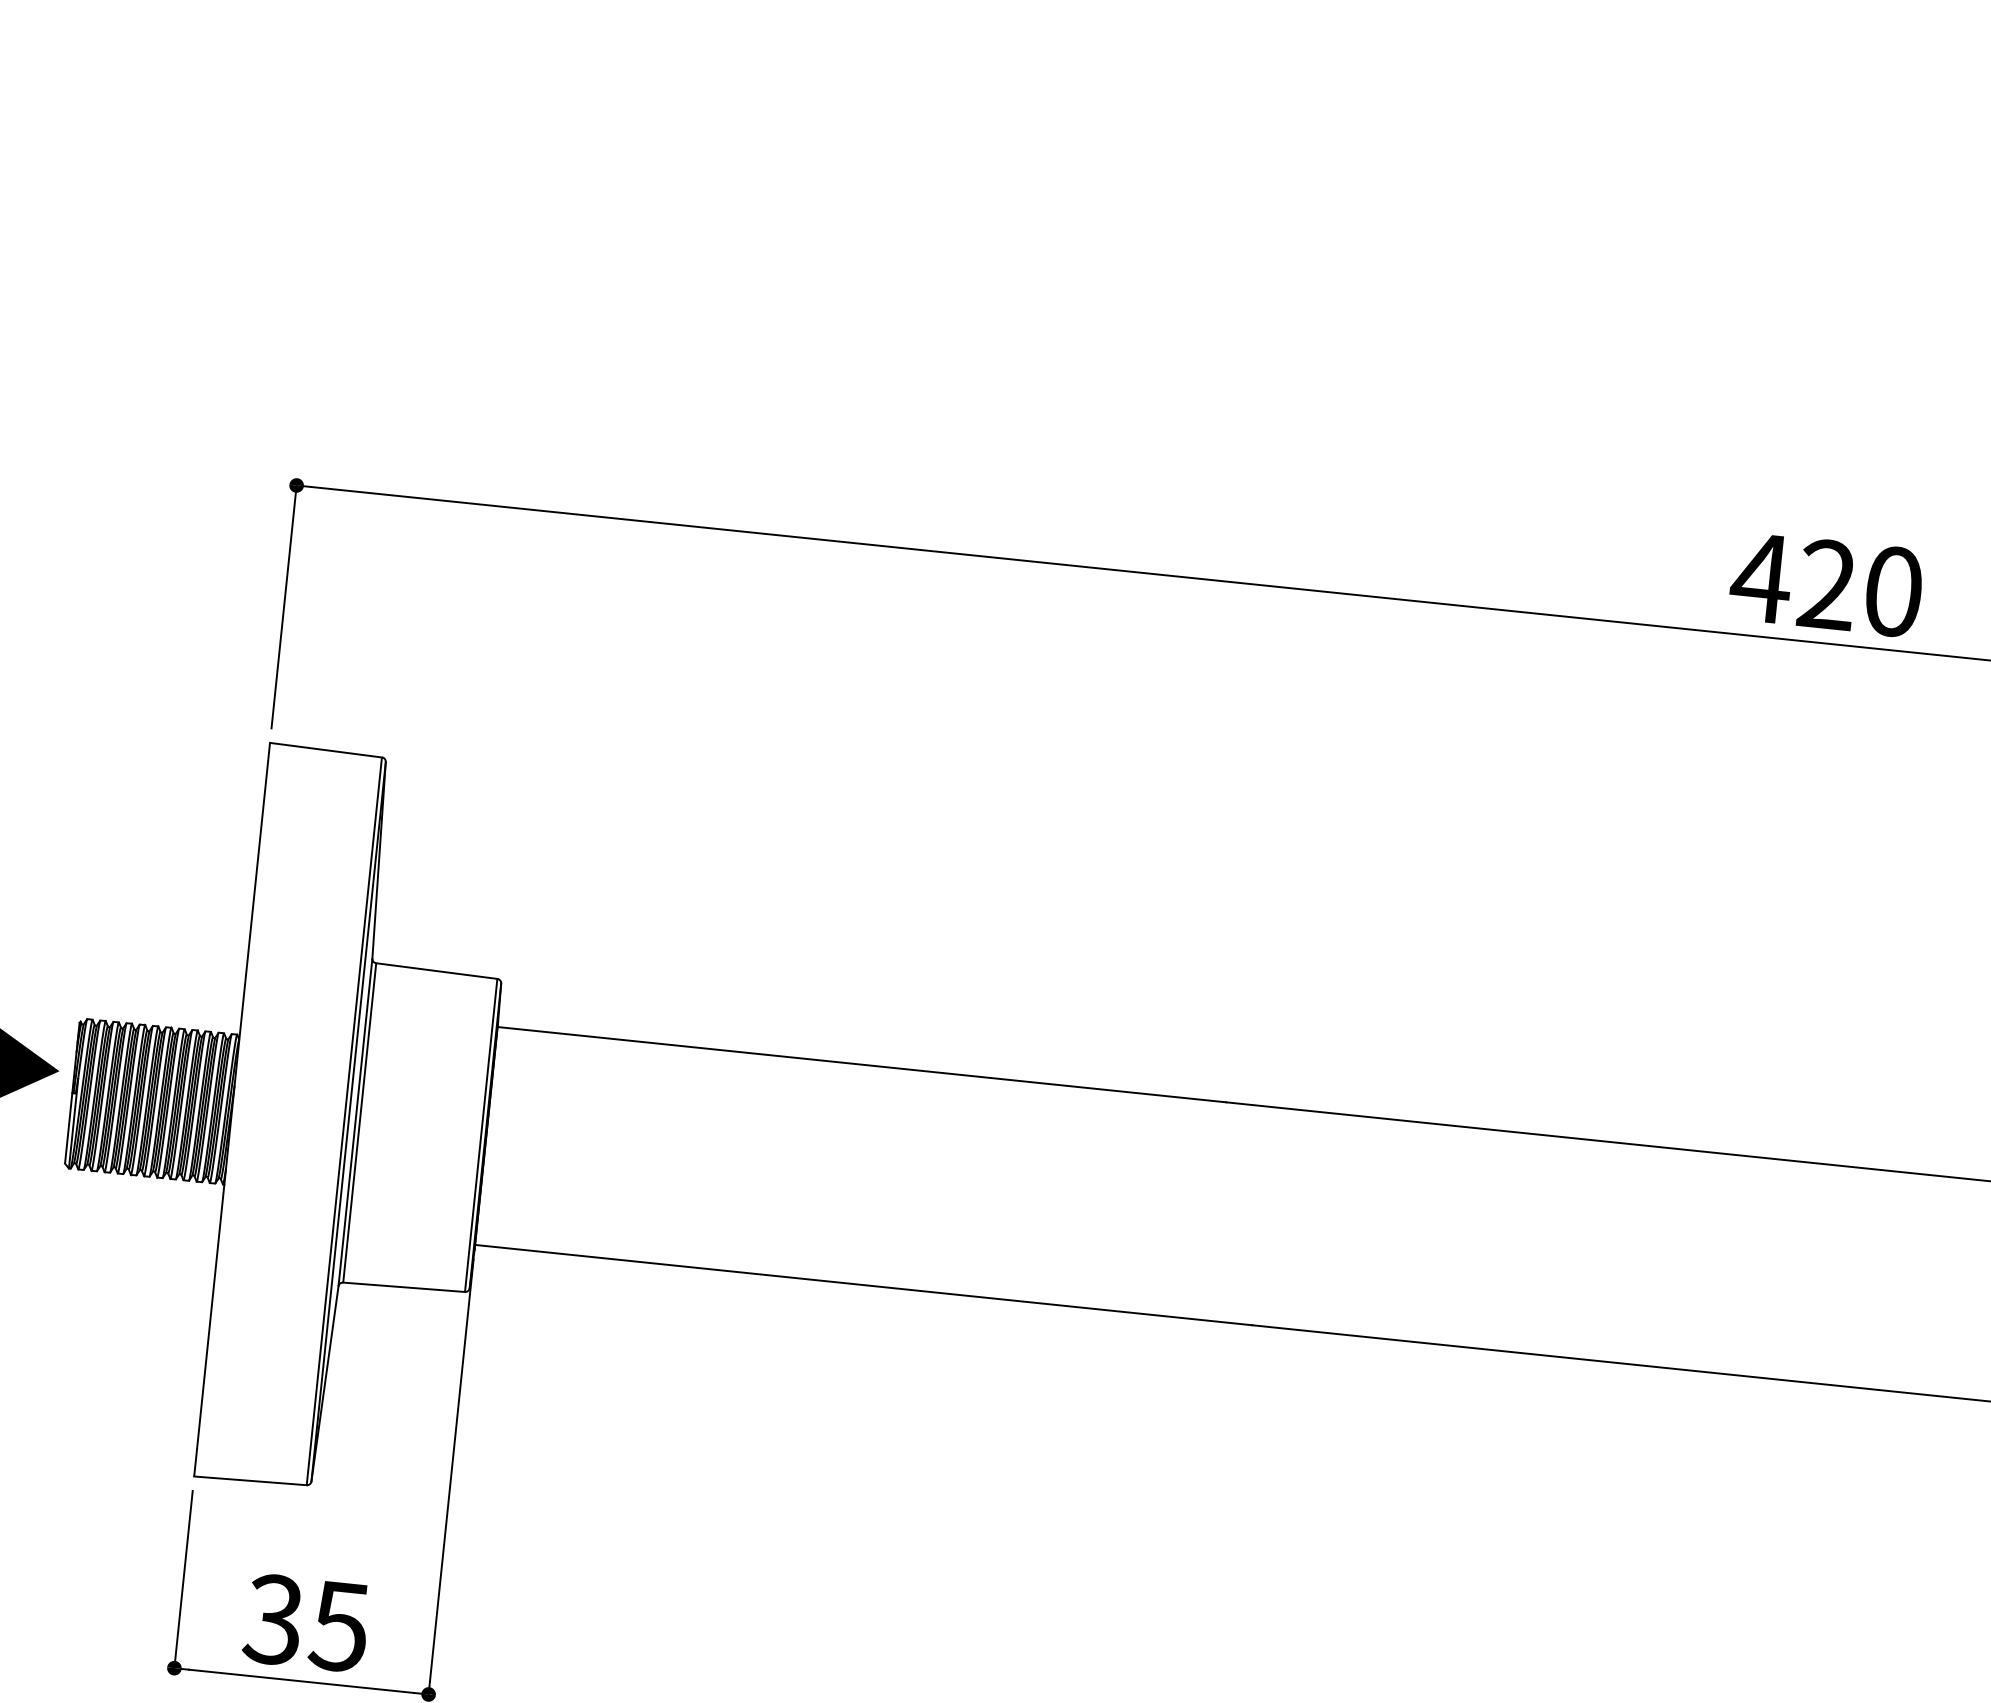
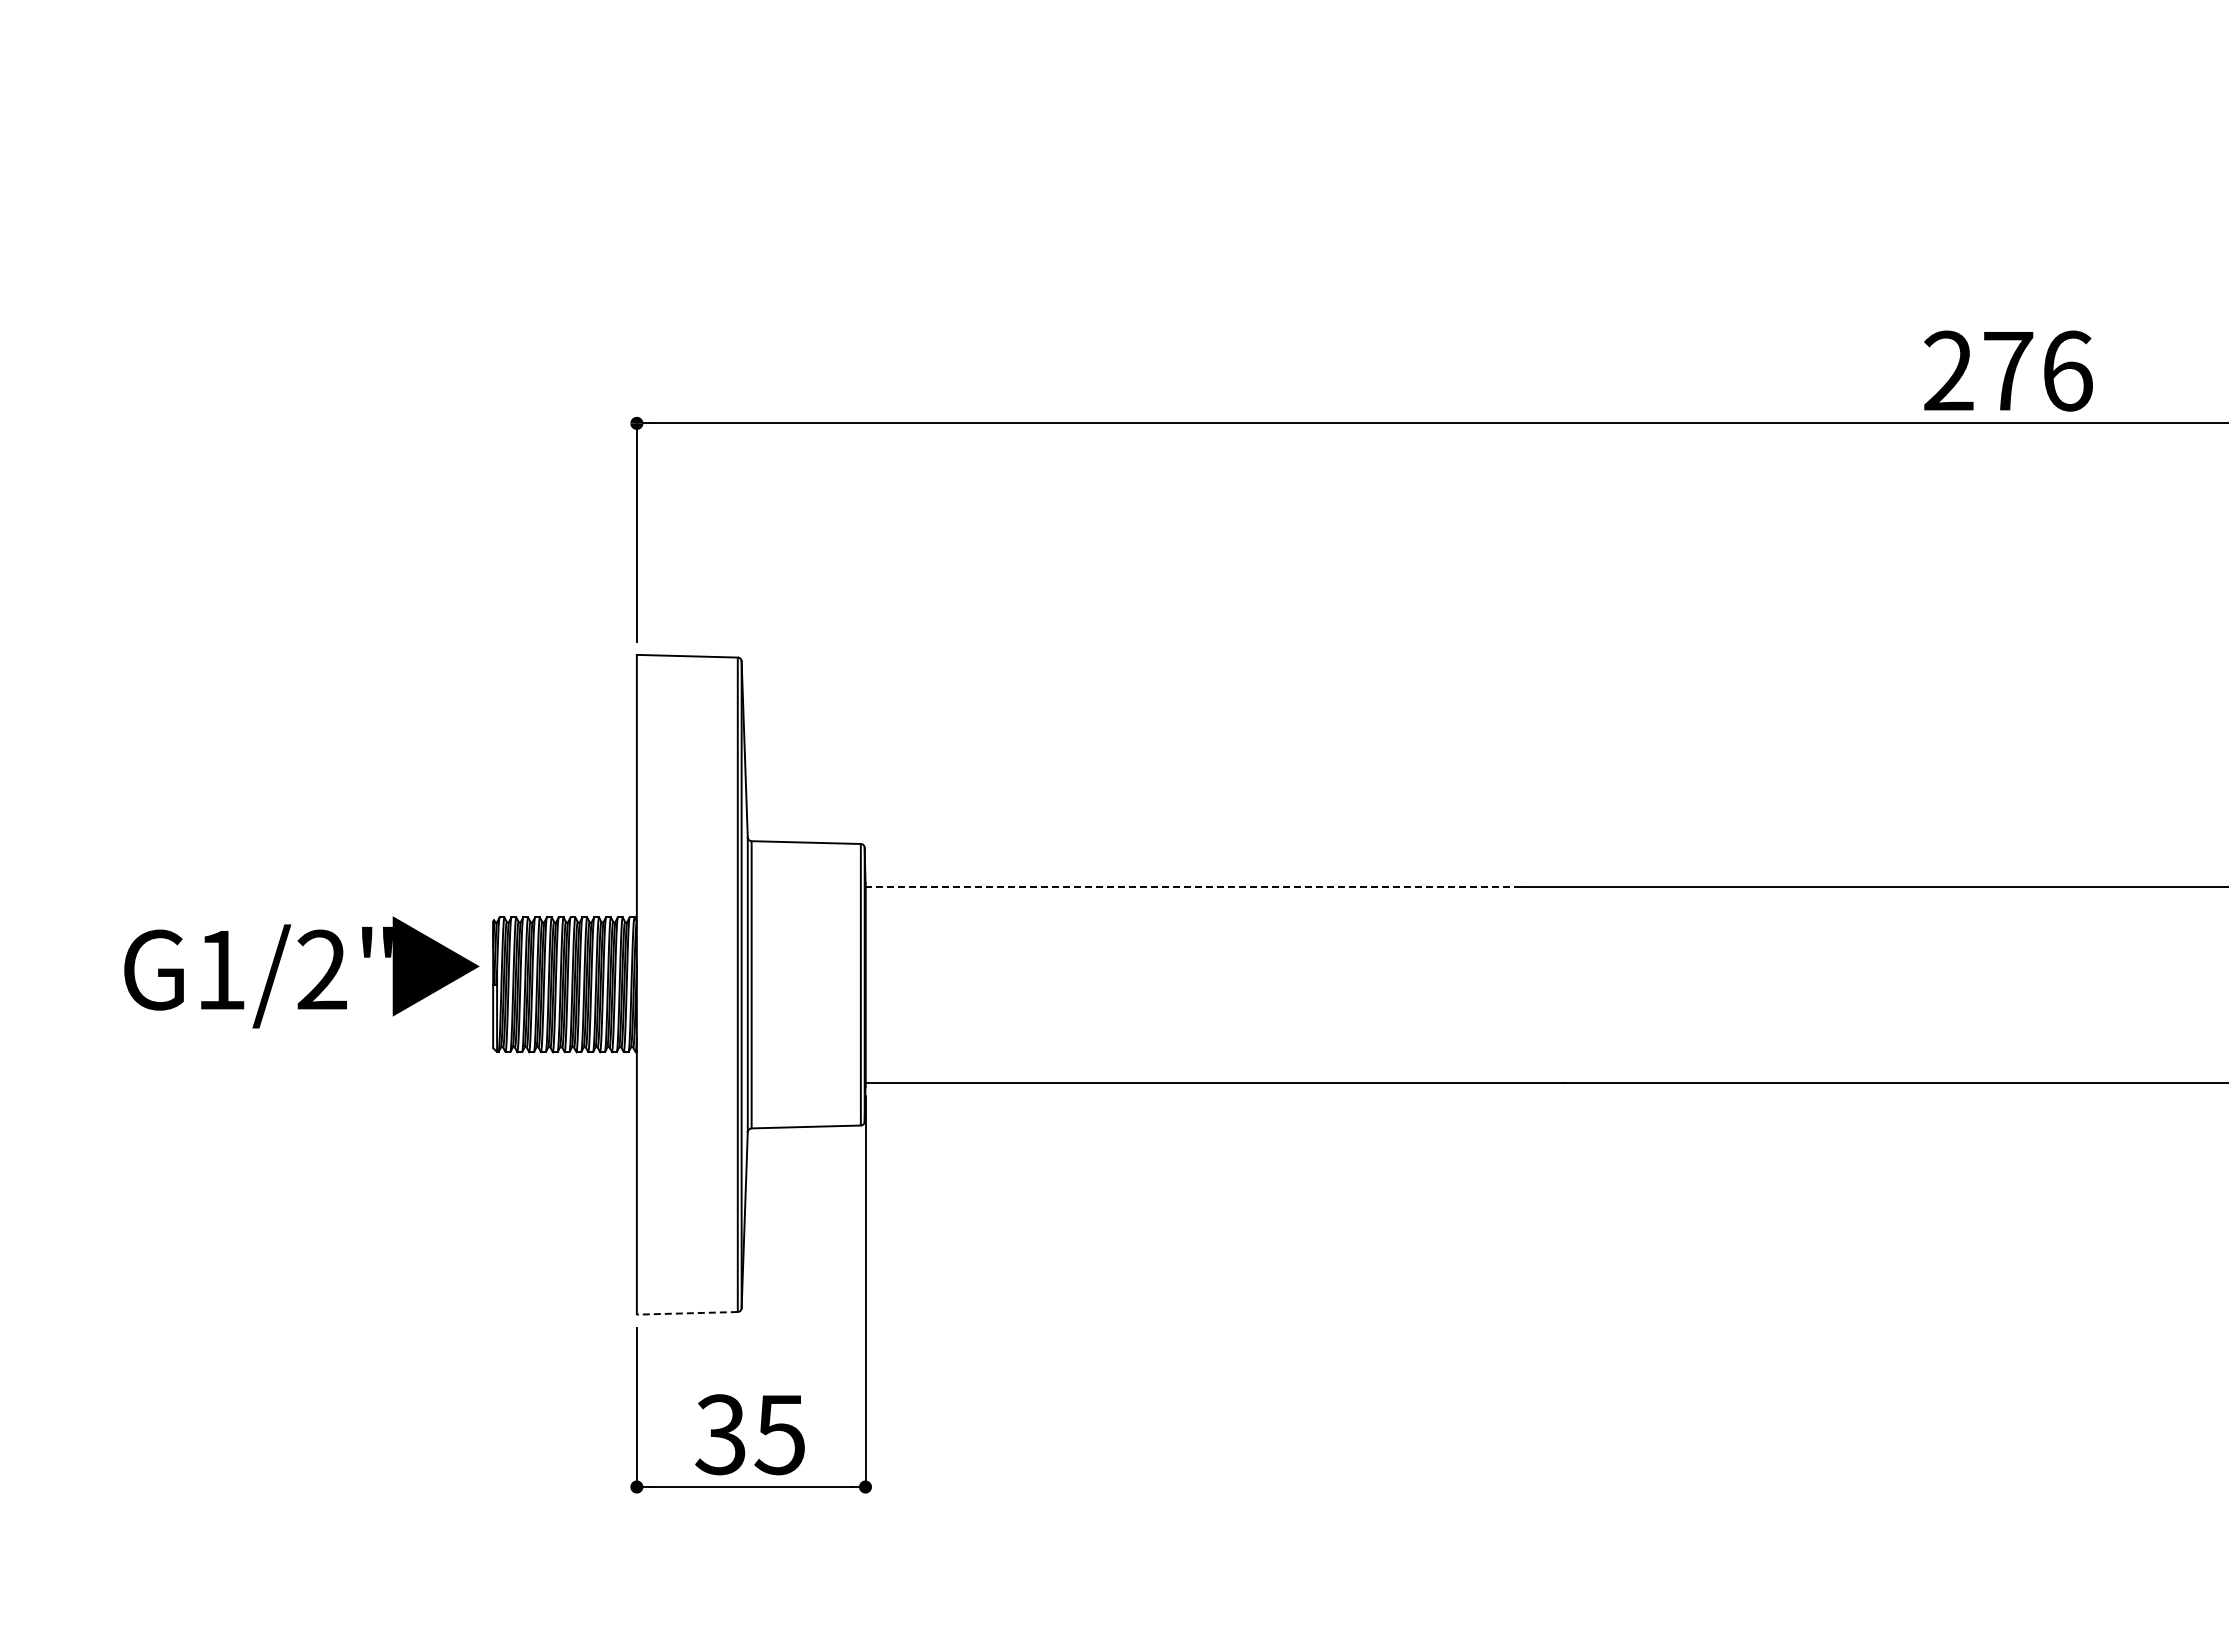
text: (1825, 584) -> (2006, 370), 420 -> 276
line: (862, 1064) -> (1193, 886), solid -> dashed
line: (249, 1480) -> (686, 1313), solid -> dashed

